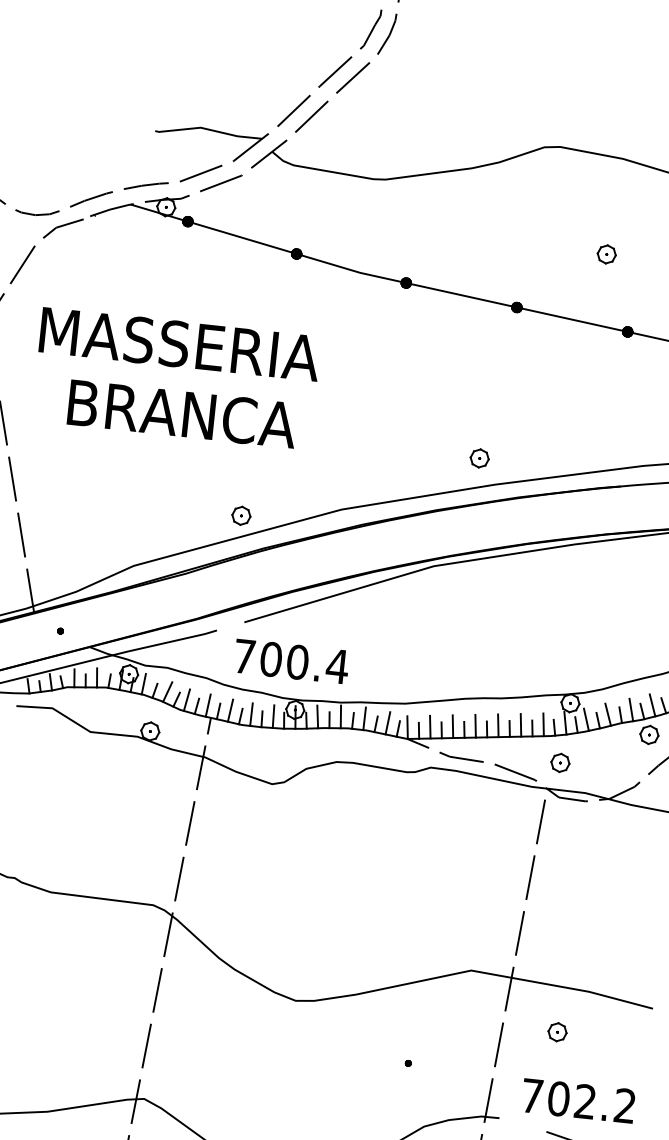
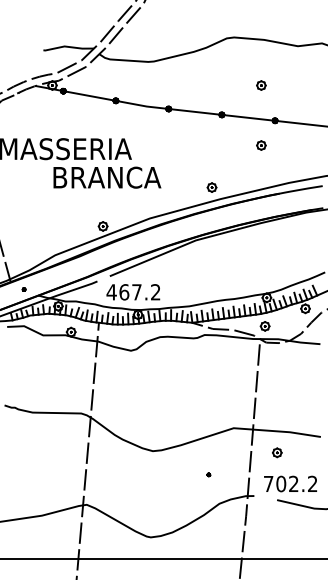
part: (593, 380) -> (261, 145), added
text: (182, 413) -> (107, 177), moved
text: (290, 661) -> (133, 292), 700.4 -> 467.2

